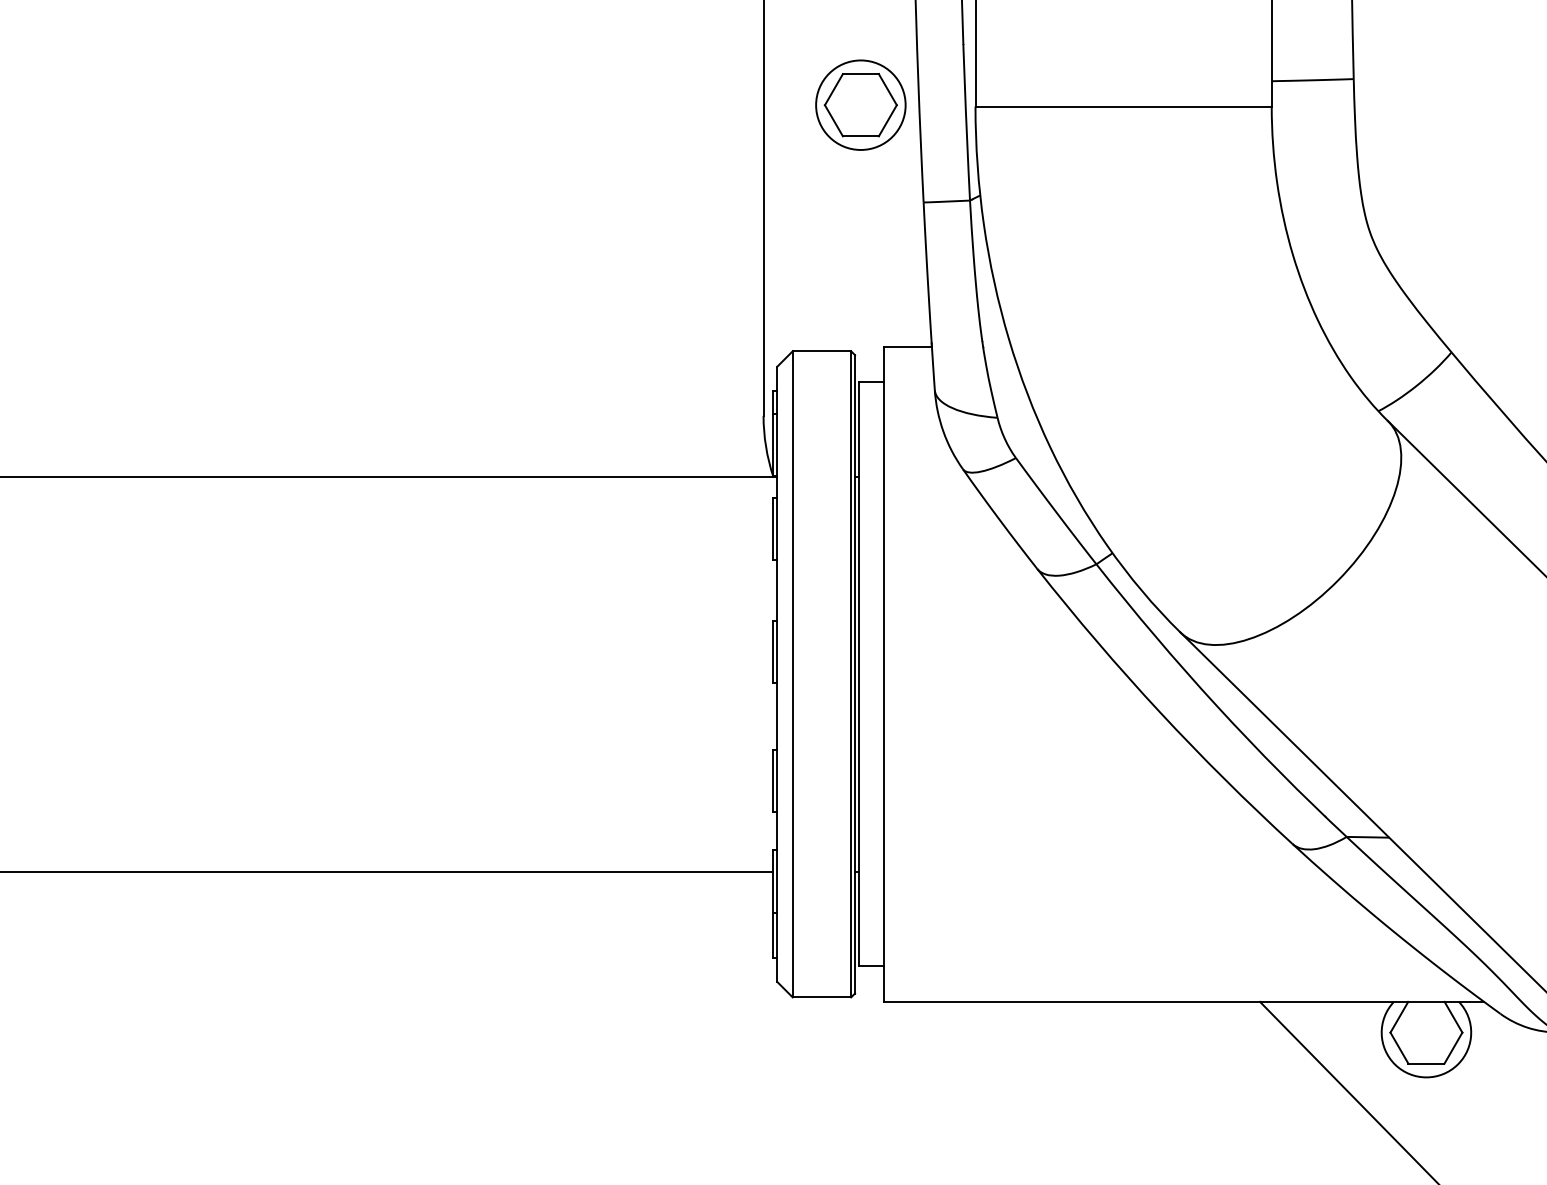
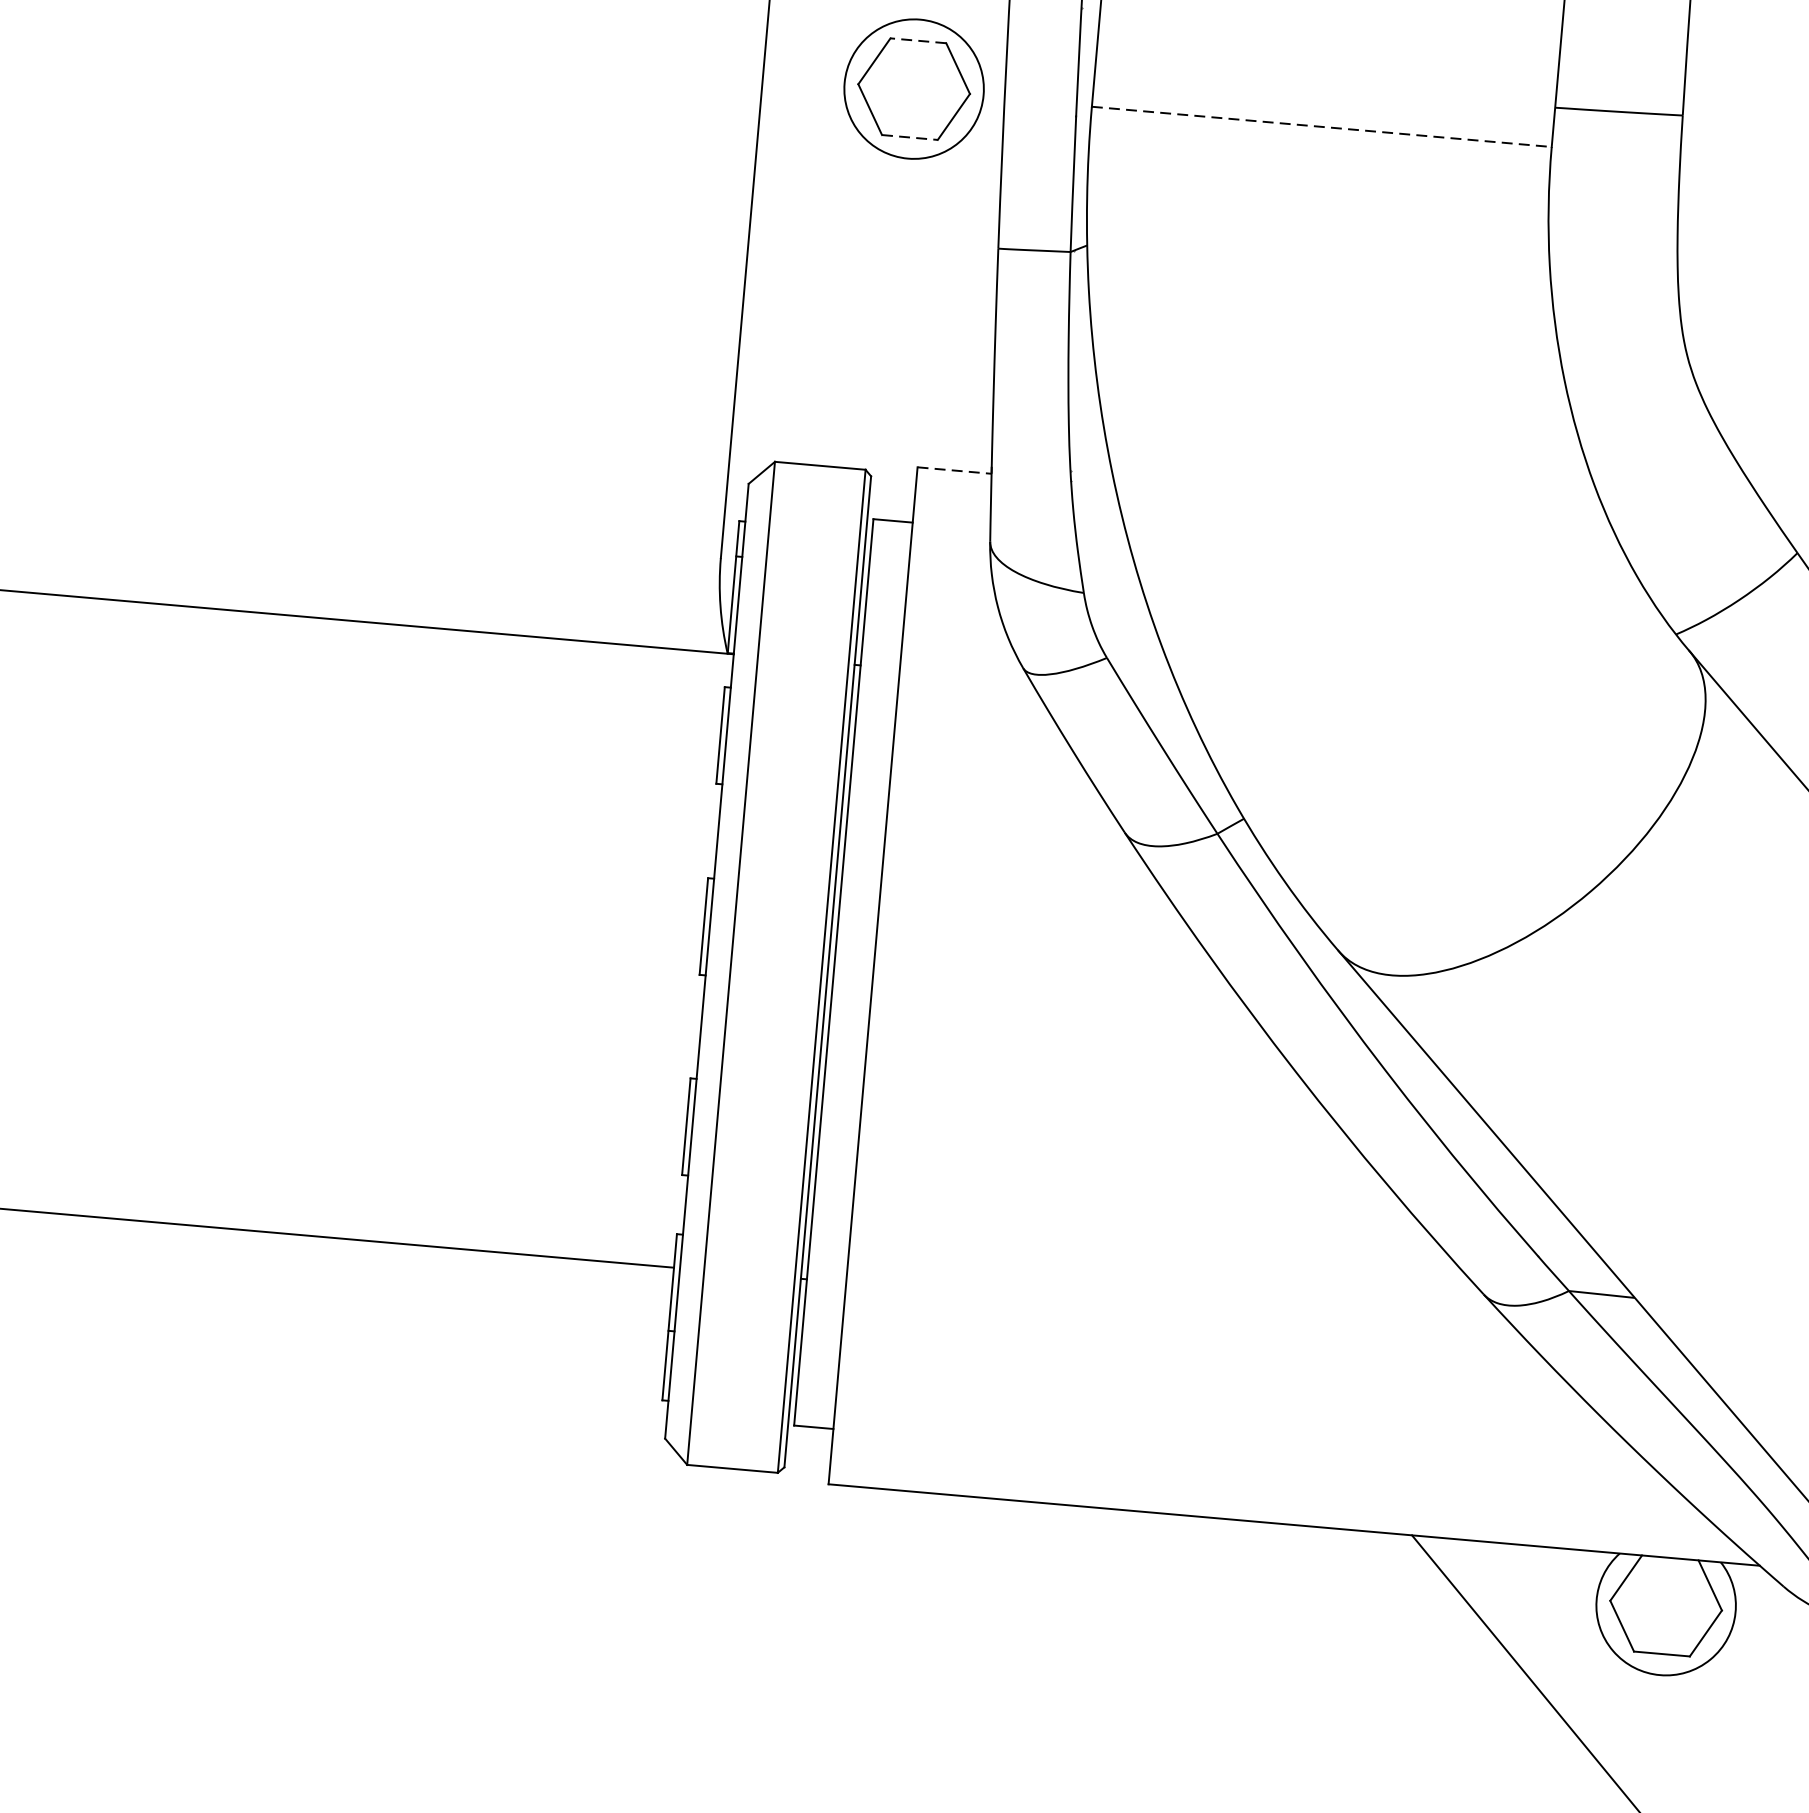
line: (860, 74) -> (917, 41), solid -> dashed
line: (1124, 106) -> (1323, 126), solid -> dashed
line: (860, 136) -> (909, 137), solid -> dashed
line: (908, 346) -> (955, 470), solid -> dashed

